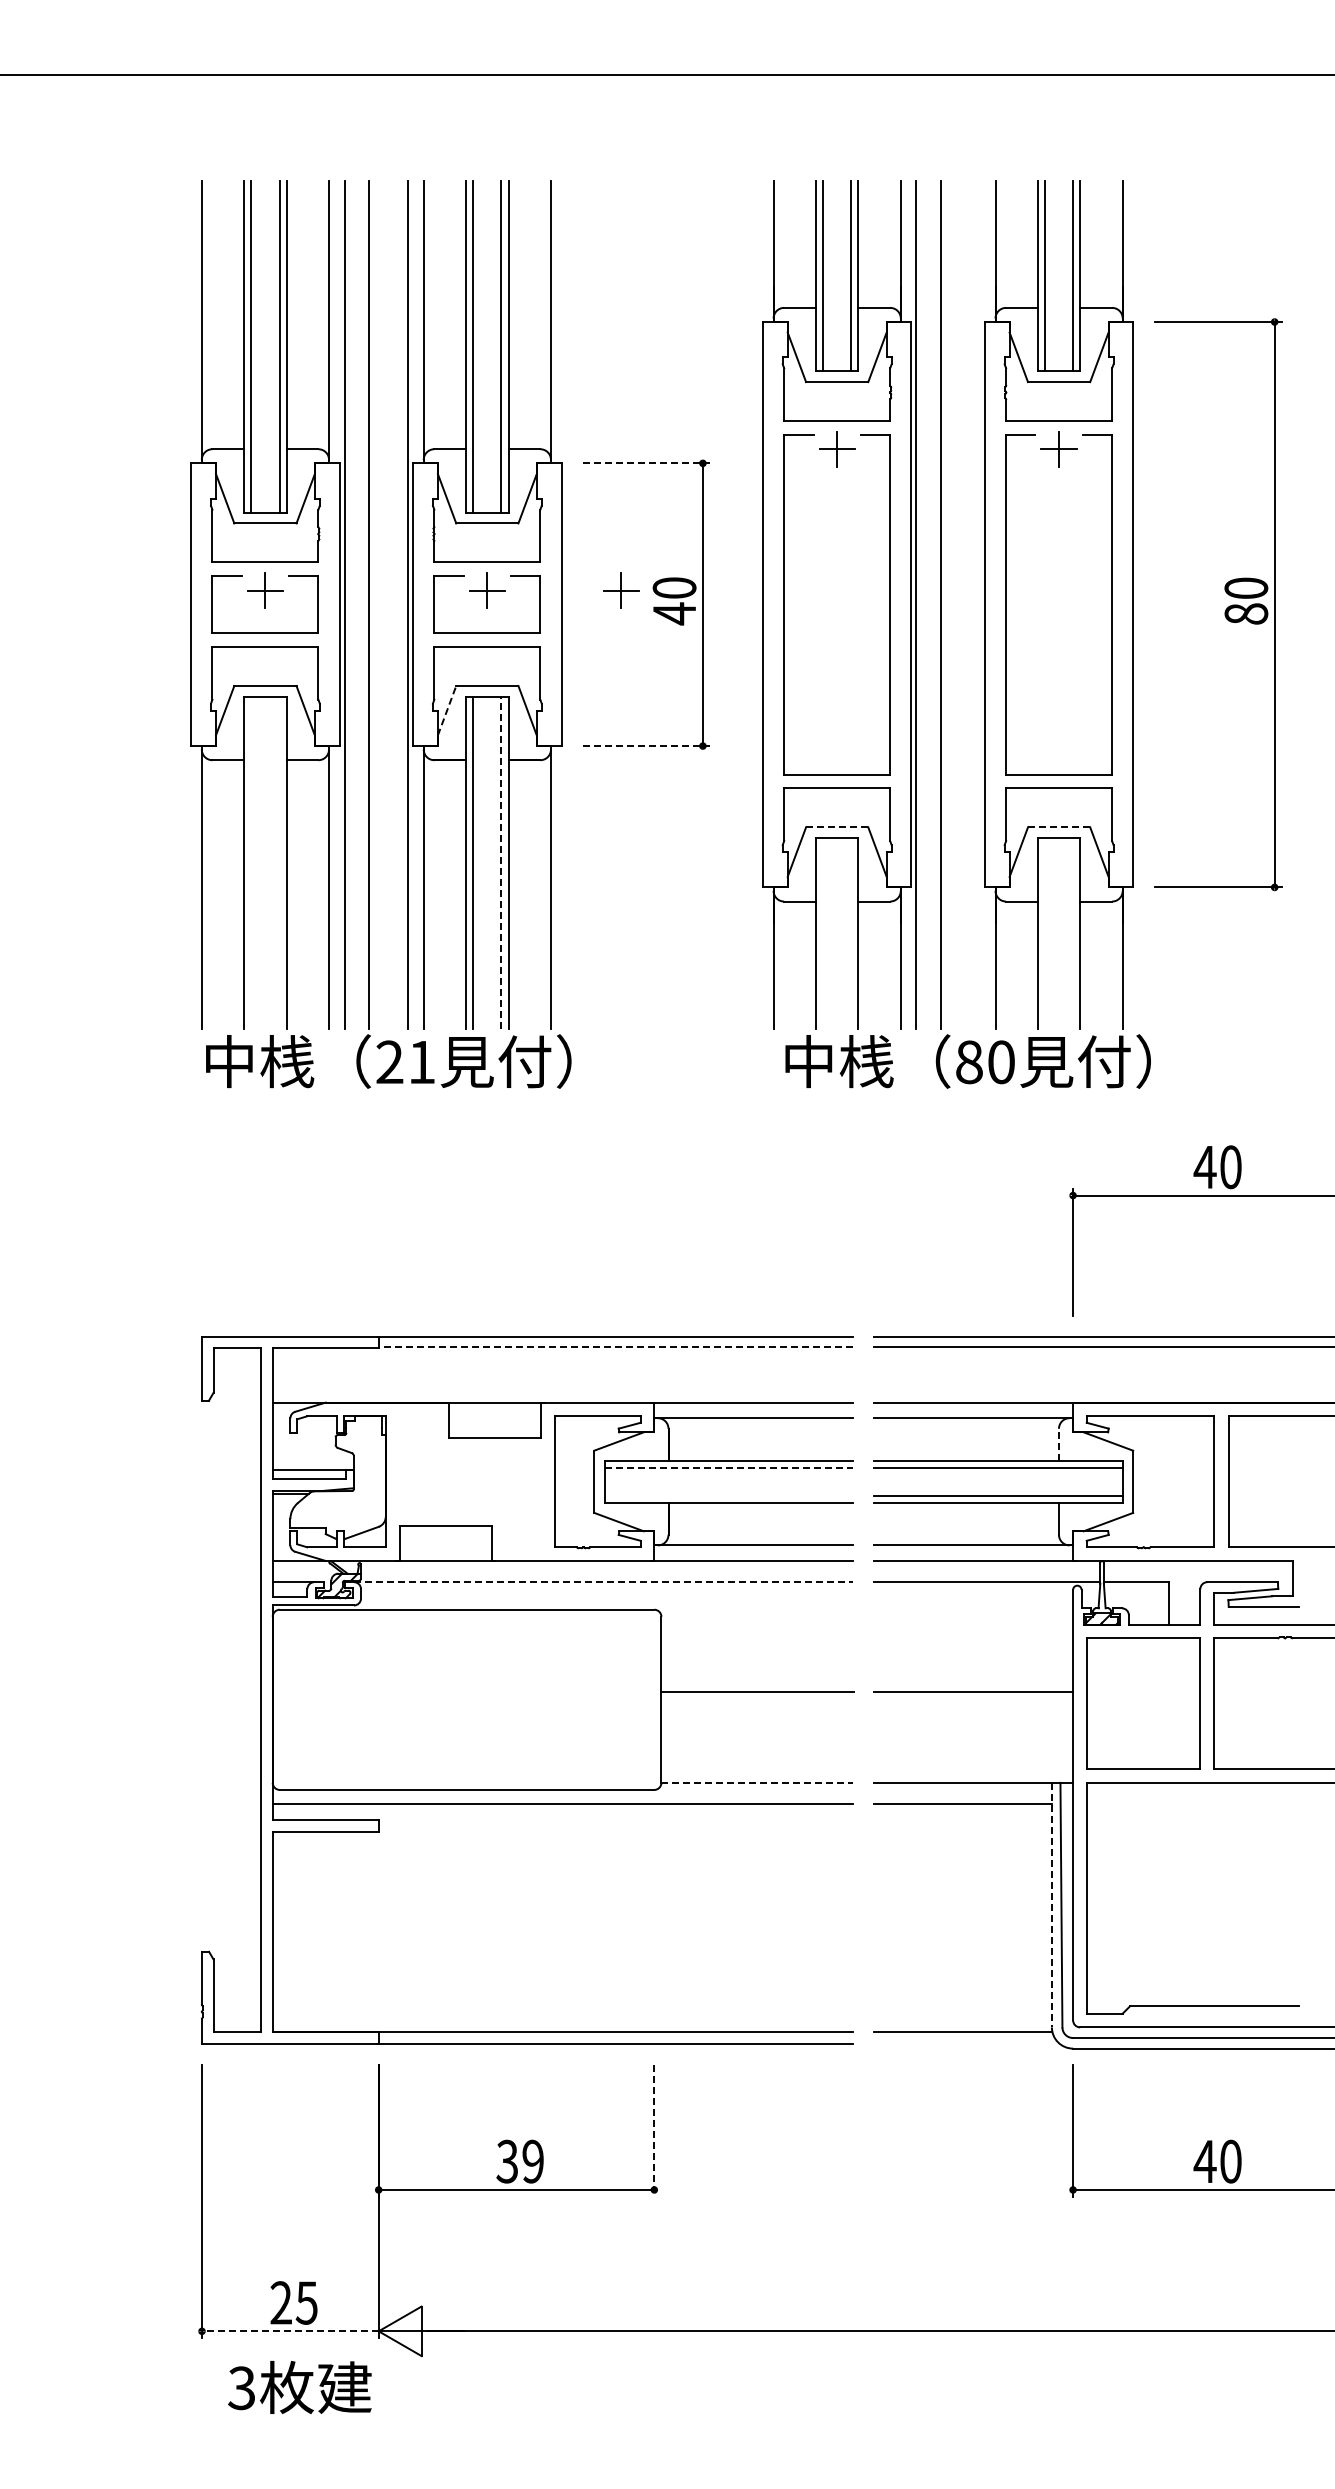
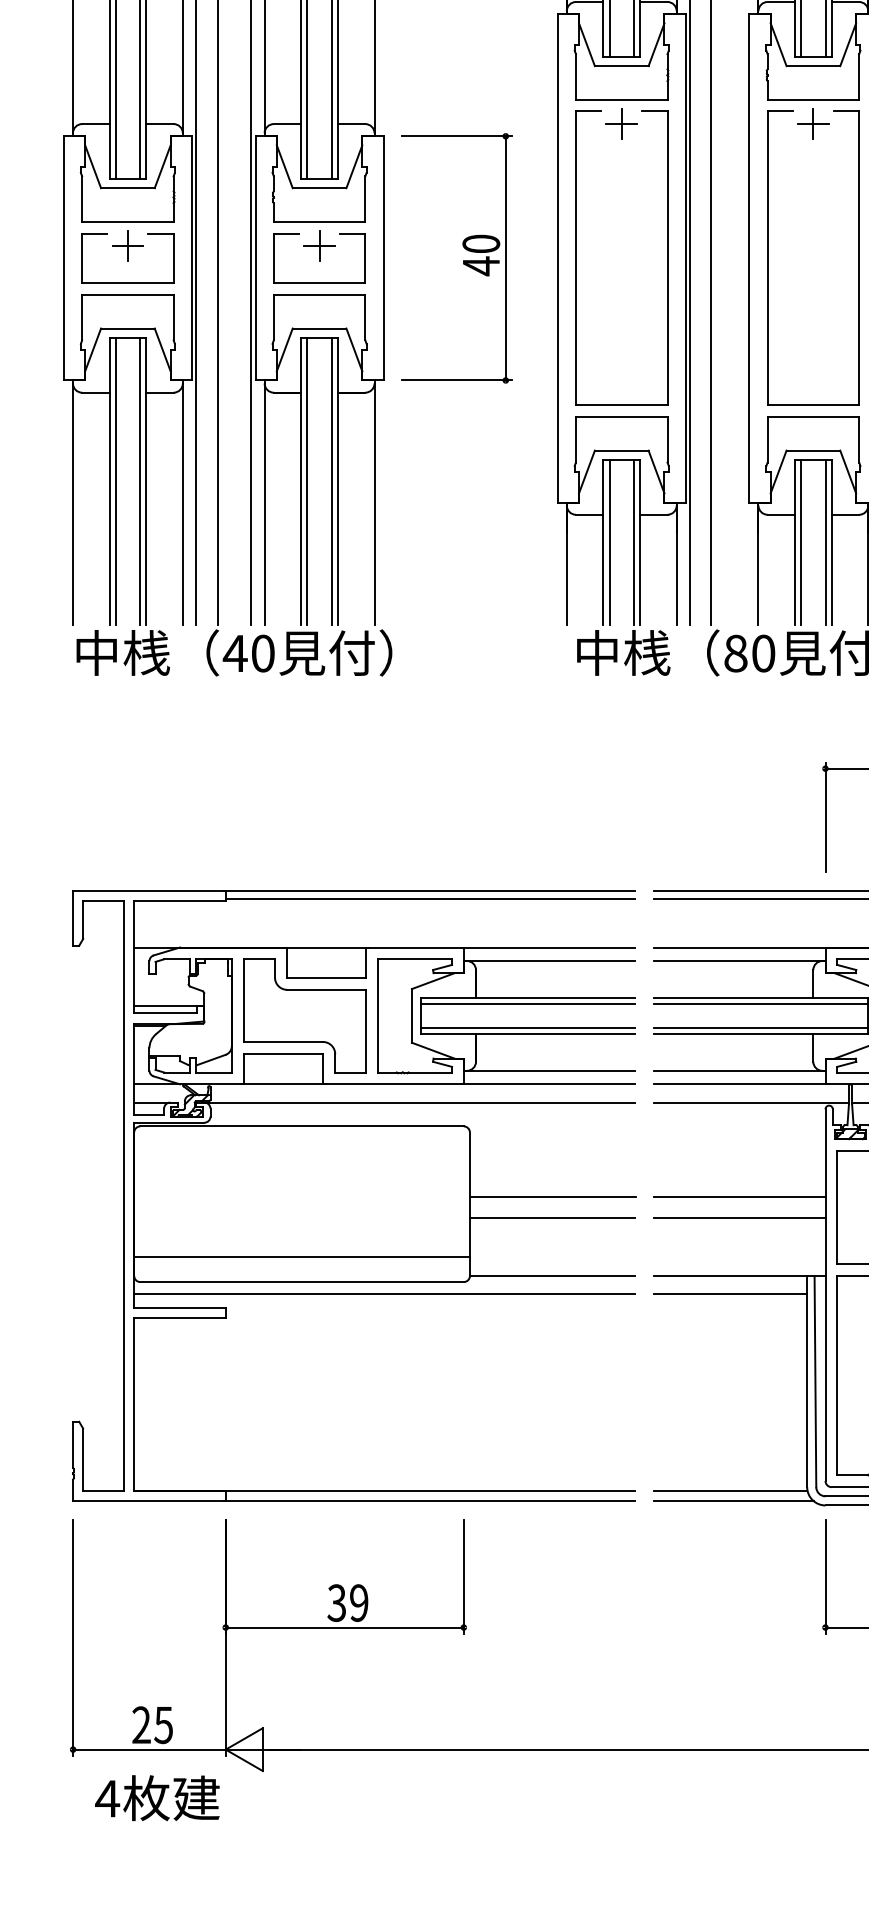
line: (646, 463) -> (457, 136), dashed -> solid
part: (621, 590) -> (435, 246), removed
line: (447, 710) -> (285, 349), dashed -> solid
line: (646, 746) -> (457, 380), dashed -> solid
line: (837, 827) -> (622, 450), dashed -> solid
line: (1059, 827) -> (813, 450), dashed -> solid
line: (251, 862) -> (115, 481), added
line: (279, 862) -> (140, 481), added
line: (501, 862) -> (331, 481), dashed -> solid
line: (823, 932) -> (609, 541), added
line: (851, 932) -> (634, 541), added
line: (1044, 932) -> (800, 541), added
line: (1073, 932) -> (825, 541), added
text: (405, 1062) -> (248, 653), 21 -> 40
line: (615, 1346) -> (430, 899), dashed -> solid
line: (1058, 1444) -> (812, 983), dashed -> solid
line: (729, 1467) -> (528, 1003), dashed -> solid
part: (470, 1481) -> (305, 1015), added
line: (728, 1495) -> (527, 1027), added
line: (603, 1582) -> (419, 1102), dashed -> solid
line: (757, 1715) -> (552, 1217), added
line: (973, 1715) -> (739, 1217), added
line: (466, 1761) -> (301, 1257), added
line: (757, 1782) -> (552, 1275), dashed -> solid
line: (1051, 1905) -> (806, 1381), dashed -> solid
line: (966, 2043) -> (733, 1501), added
line: (654, 2131) -> (463, 1577), dashed -> solid
line: (289, 2331) -> (148, 1749), dashed -> solid
text: (241, 2388) -> (107, 1799), 3 -> 4

